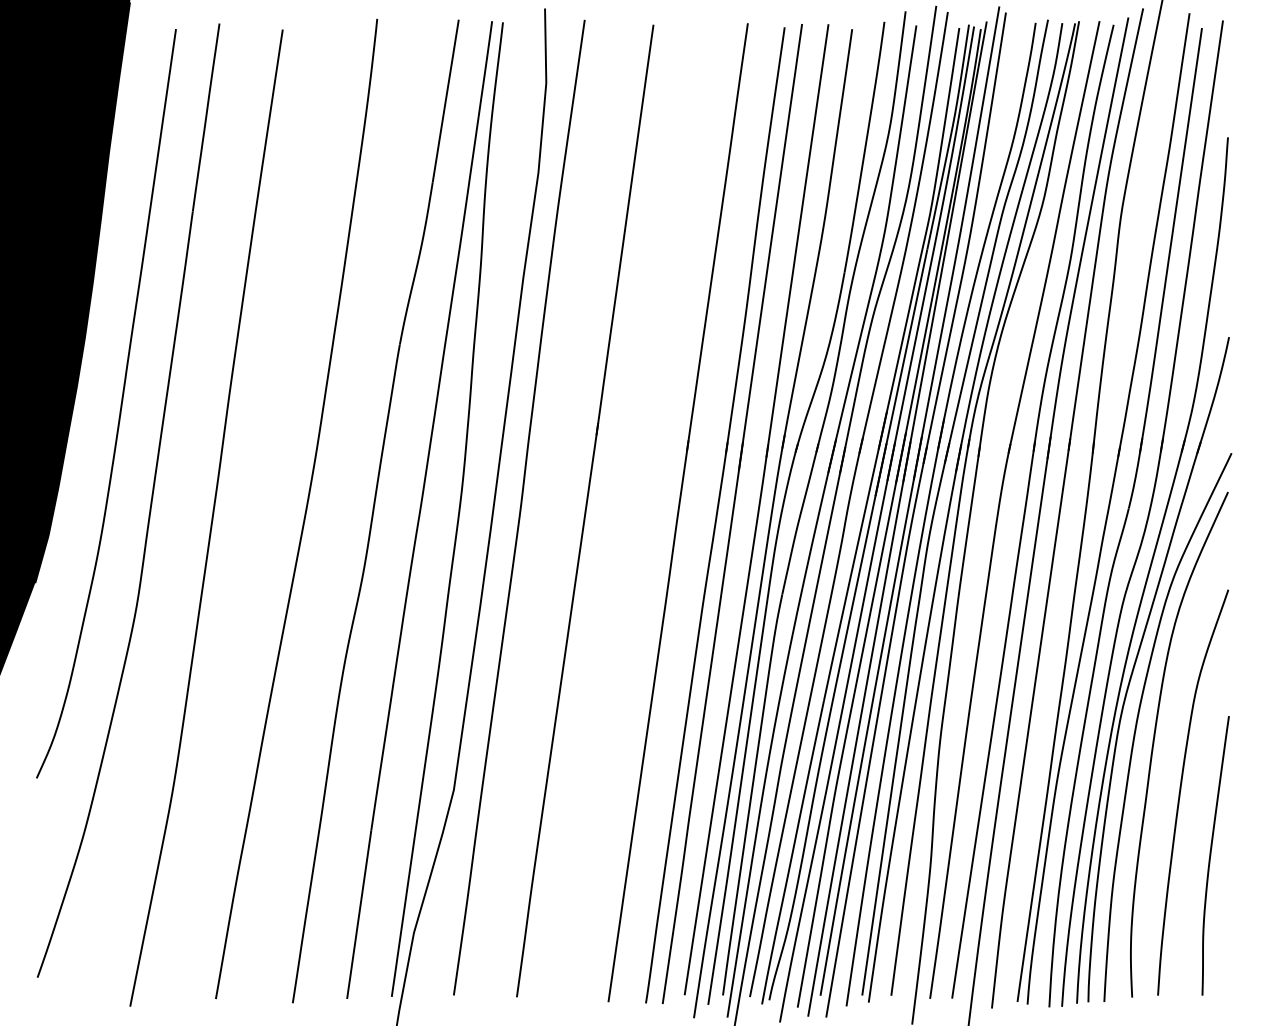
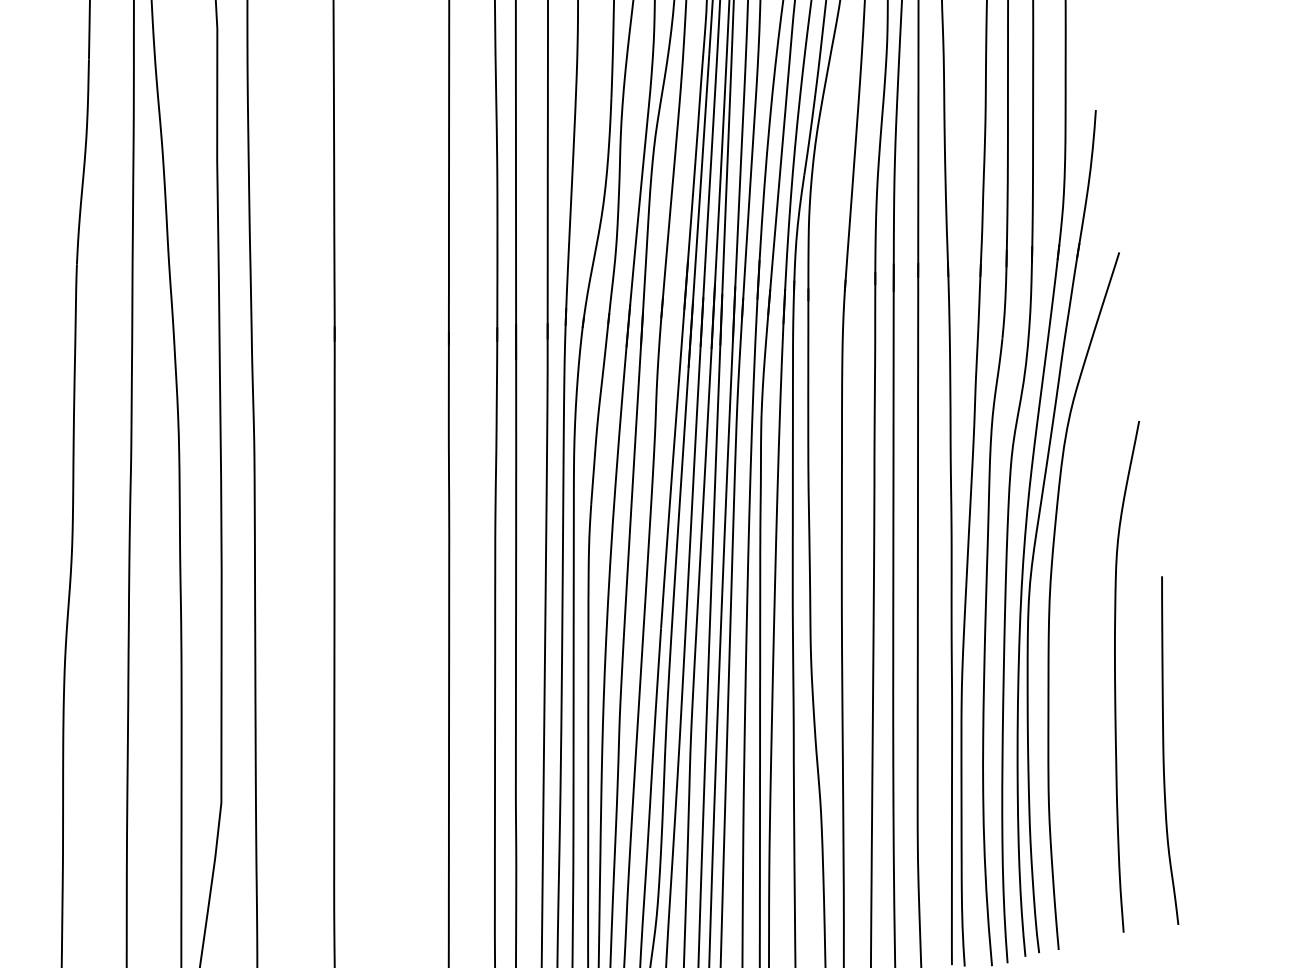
curve: (1154, 743) -> (1075, 623), removed

